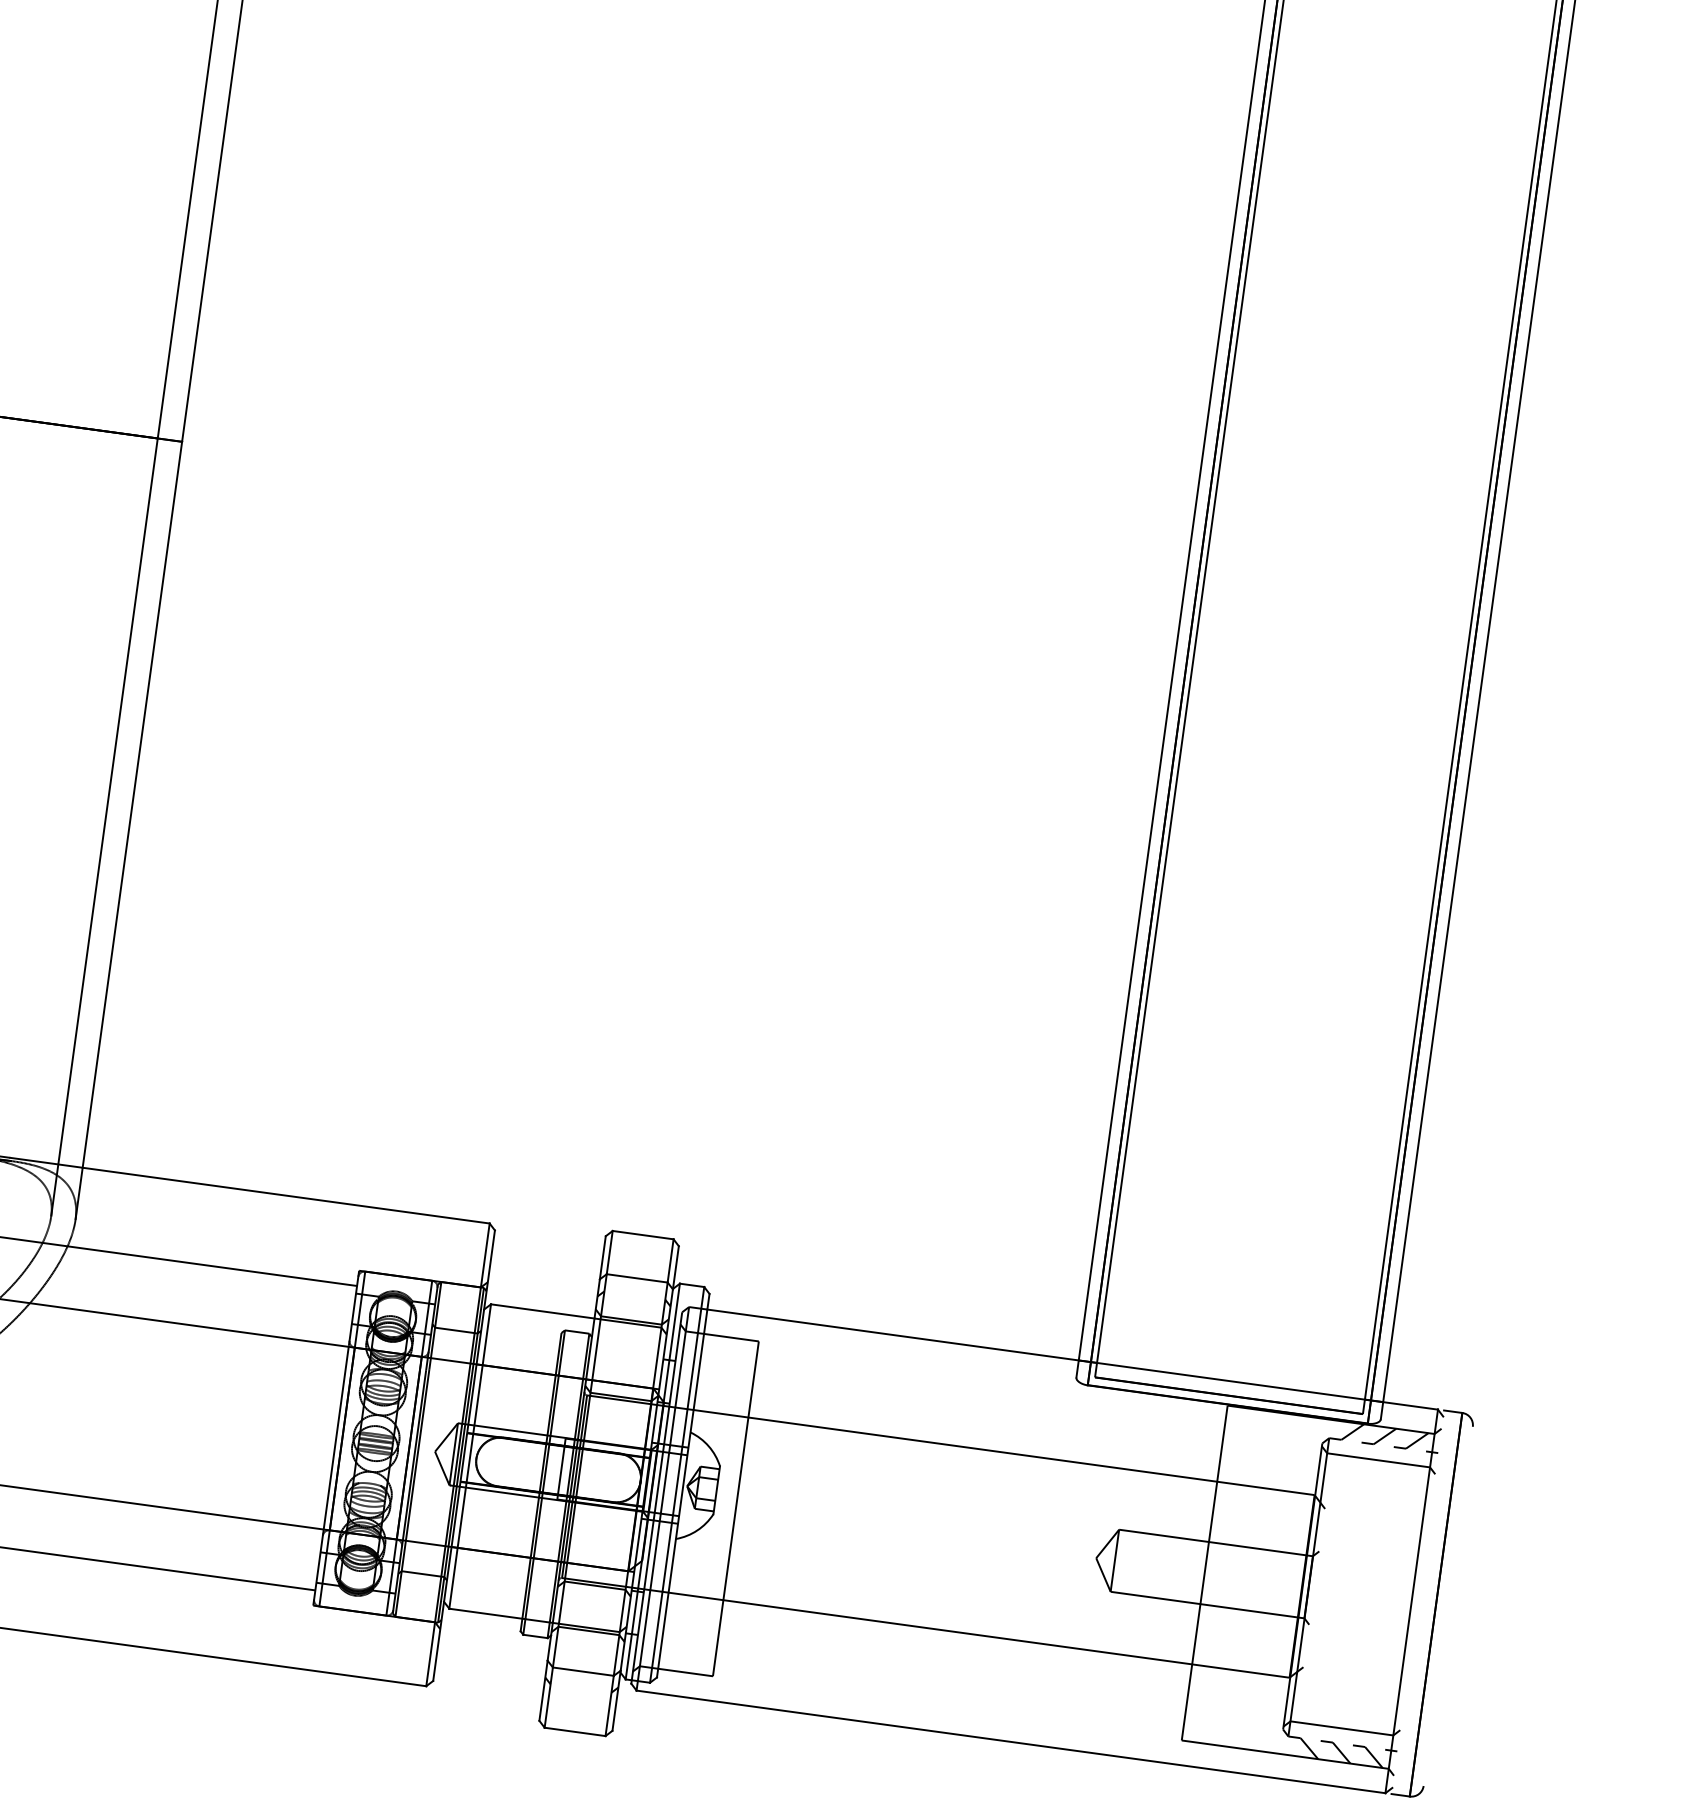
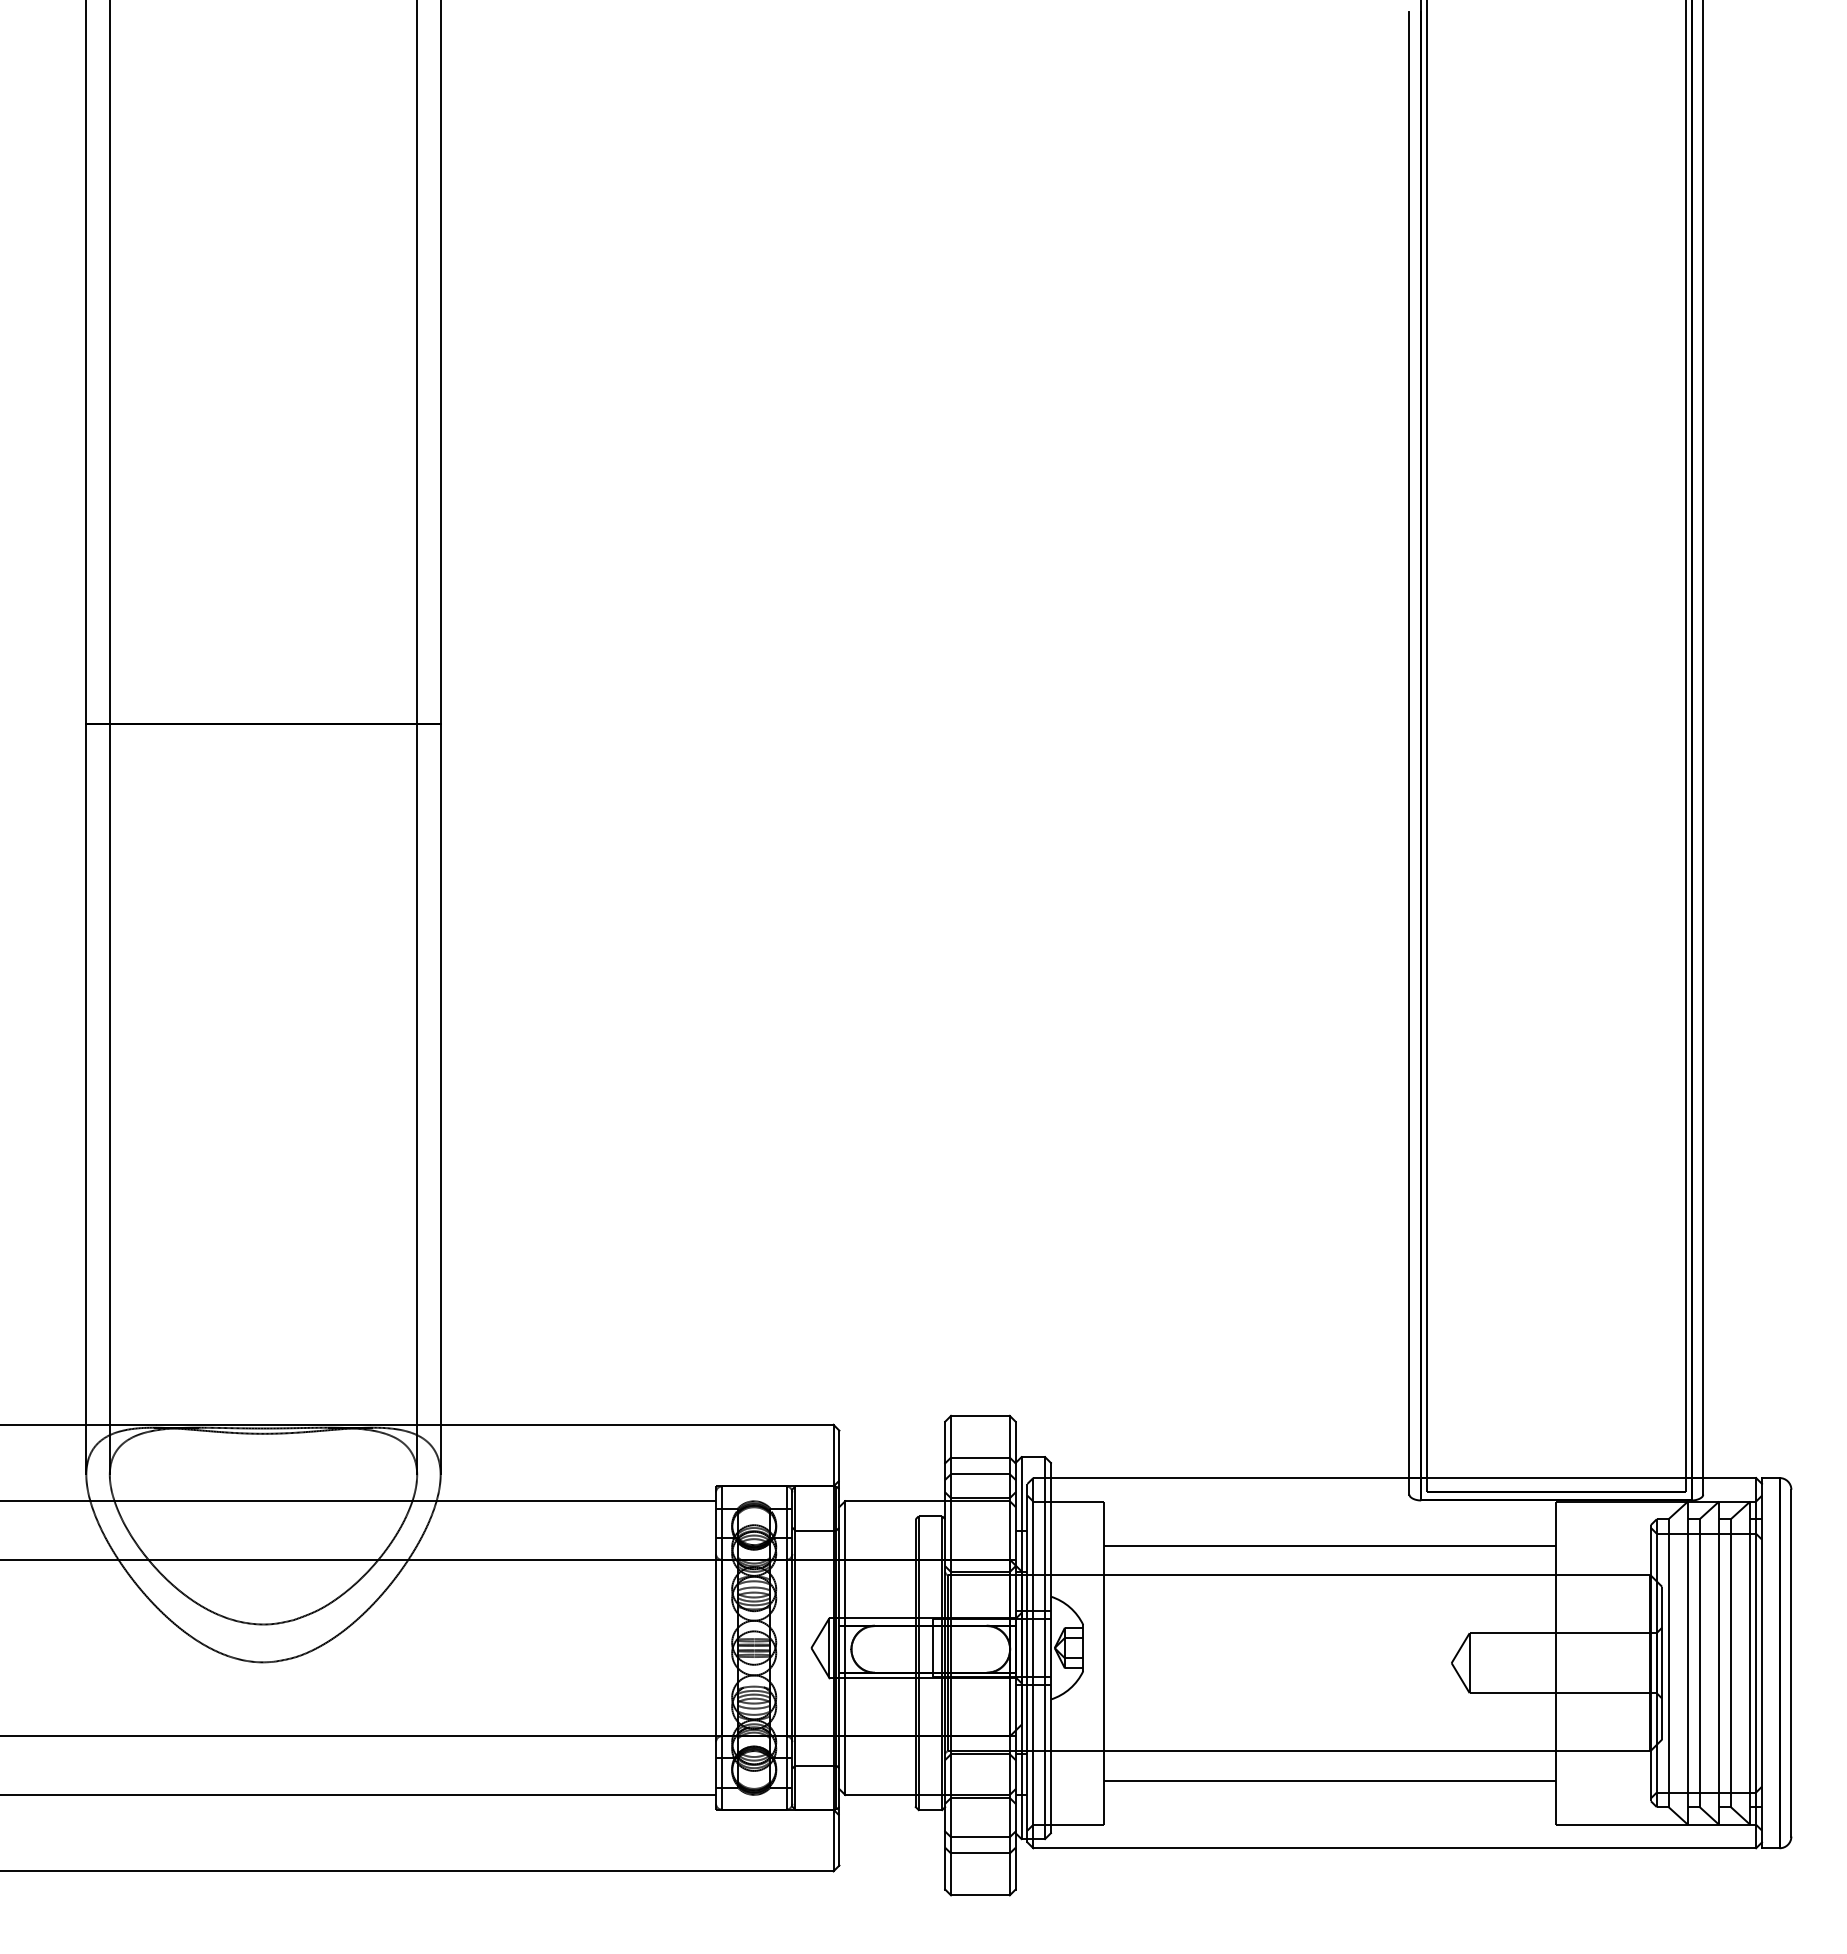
line: (634, 1295) -> (980, 1474), added
line: (986, 1418) -> (1329, 1545), added
line: (1314, 1587) -> (1662, 1662), added
line: (1320, 1589) -> (1668, 1663), added
line: (1341, 1591) -> (1688, 1662), added
line: (1352, 1593) -> (1699, 1663), added
line: (1373, 1595) -> (1719, 1662), added
line: (1385, 1598) -> (1730, 1663), added
line: (1405, 1599) -> (1750, 1662), added
line: (1418, 1602) -> (1762, 1663), added
line: (1448, 1605) -> (1791, 1662), added
line: (953, 1662) -> (1329, 1780), added
line: (581, 1688) -> (980, 1853), added

